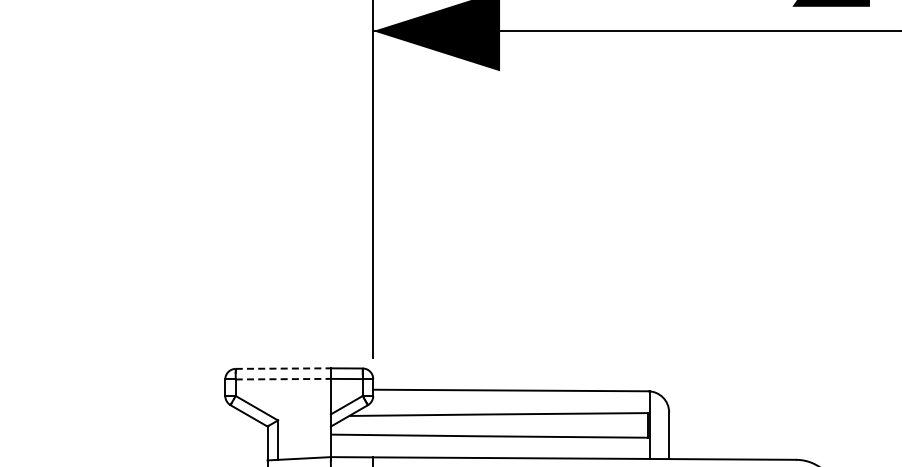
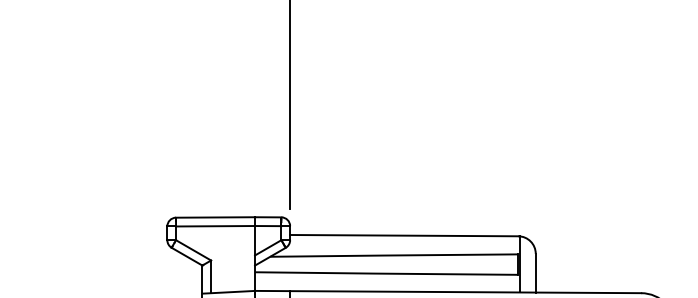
line: (283, 368) -> (215, 217), dashed -> solid
line: (283, 379) -> (215, 226), dashed -> solid

